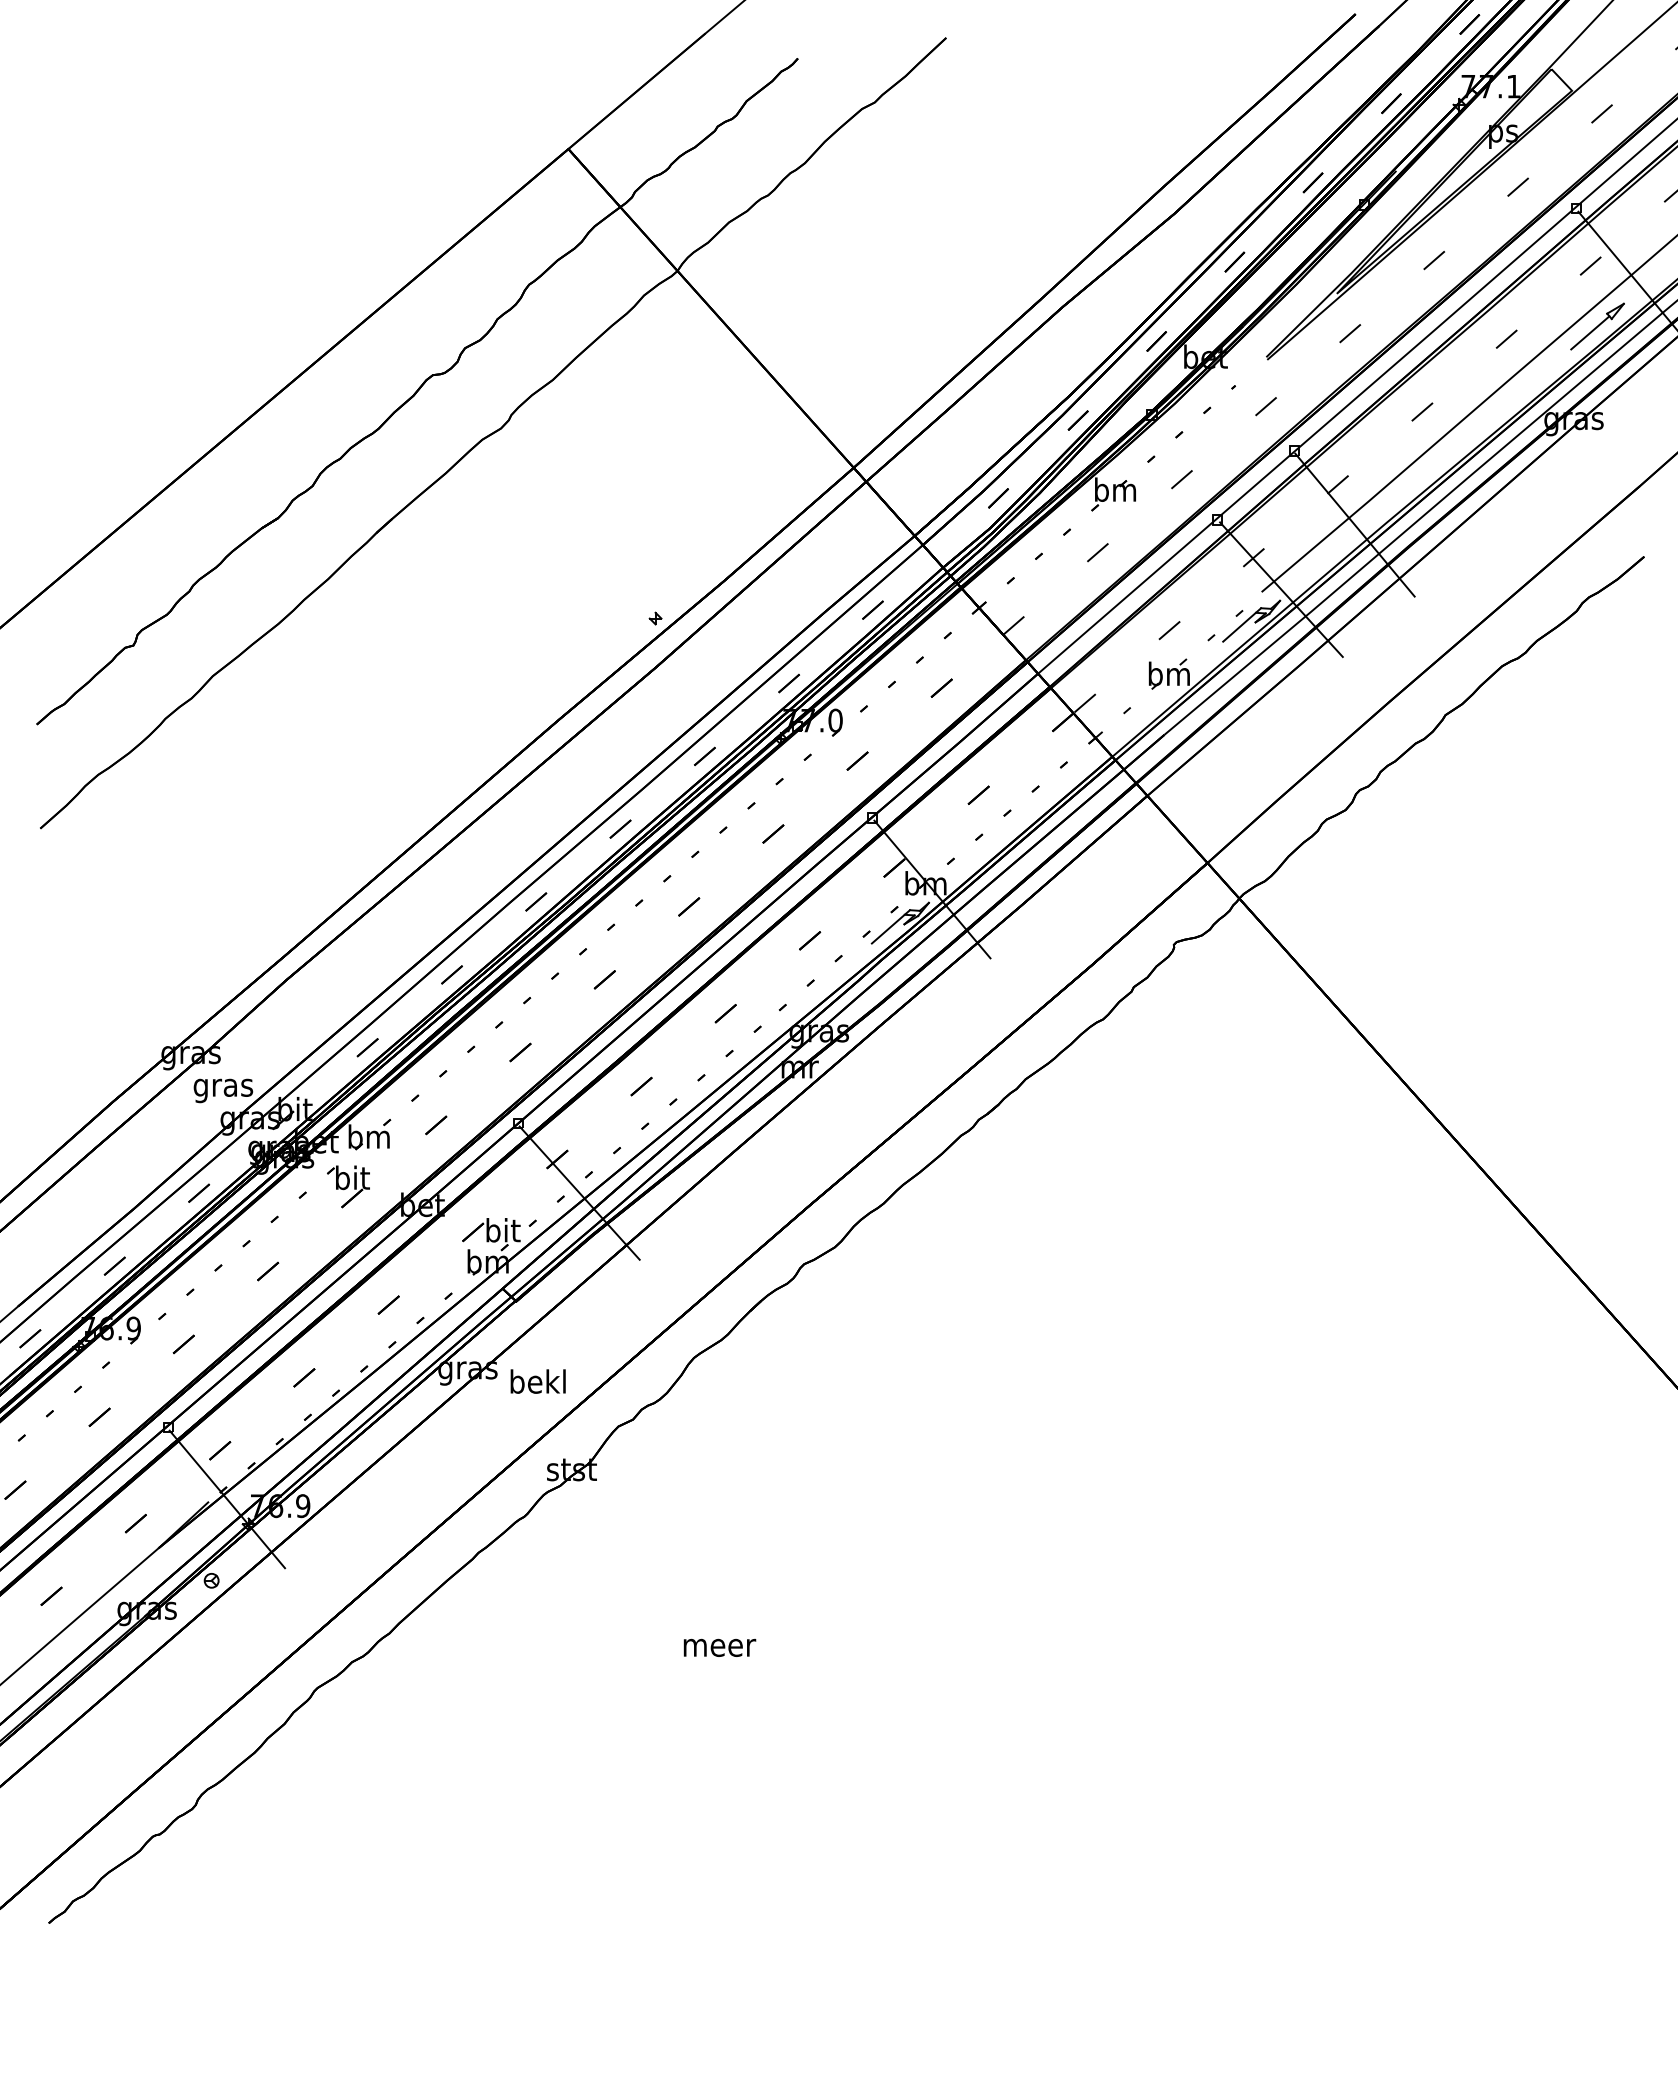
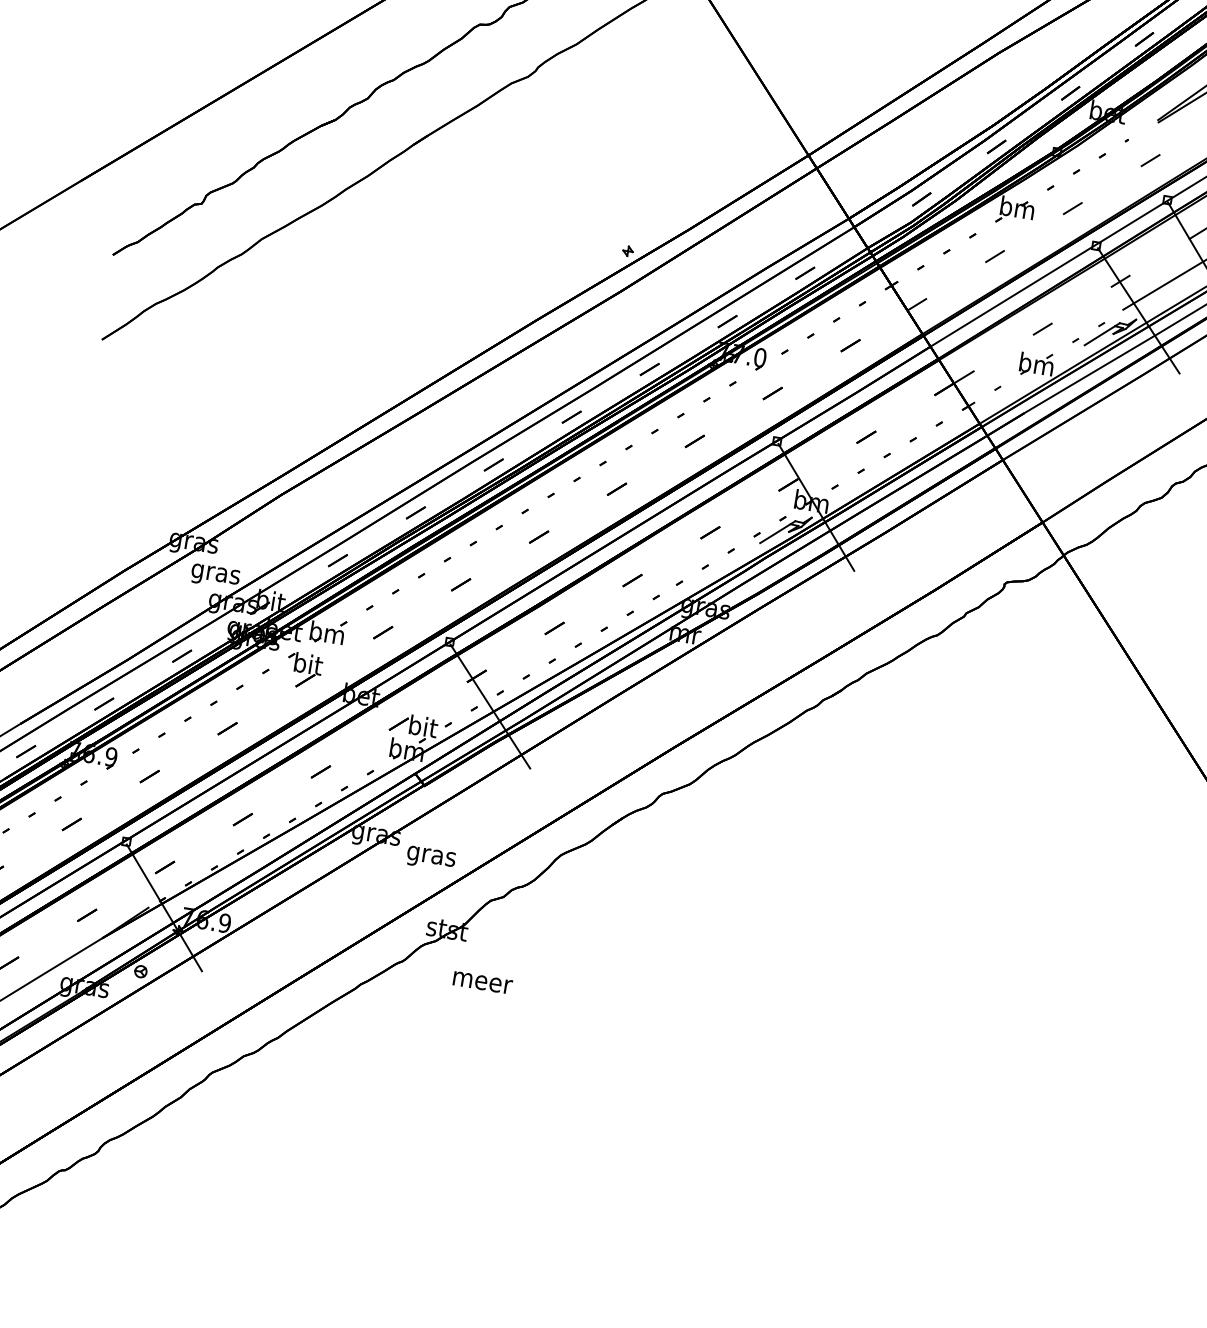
text: (537, 1384) -> (430, 855), bekl -> gras
text: (719, 1647) -> (482, 982), moved

